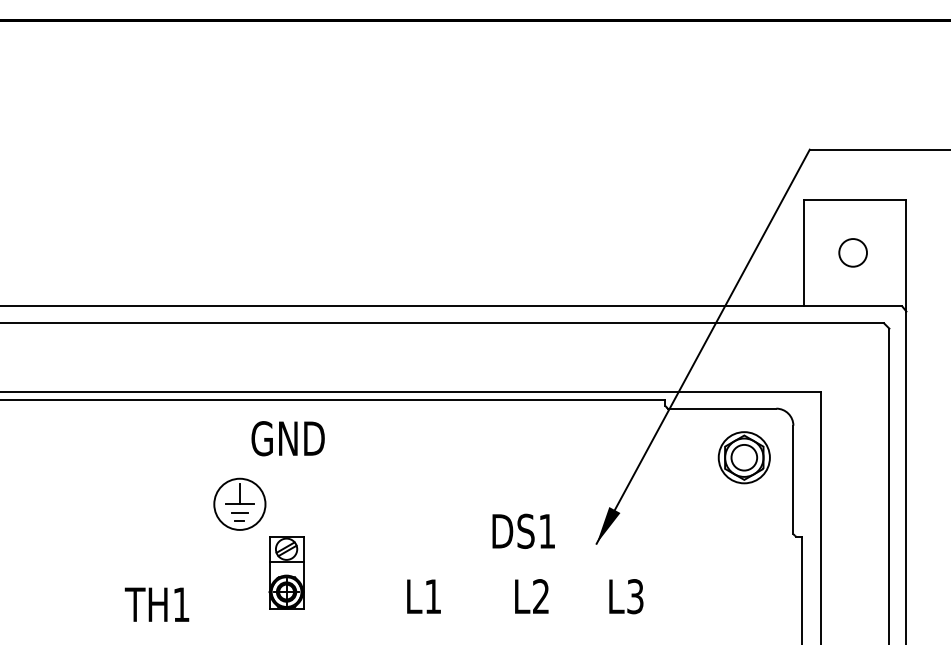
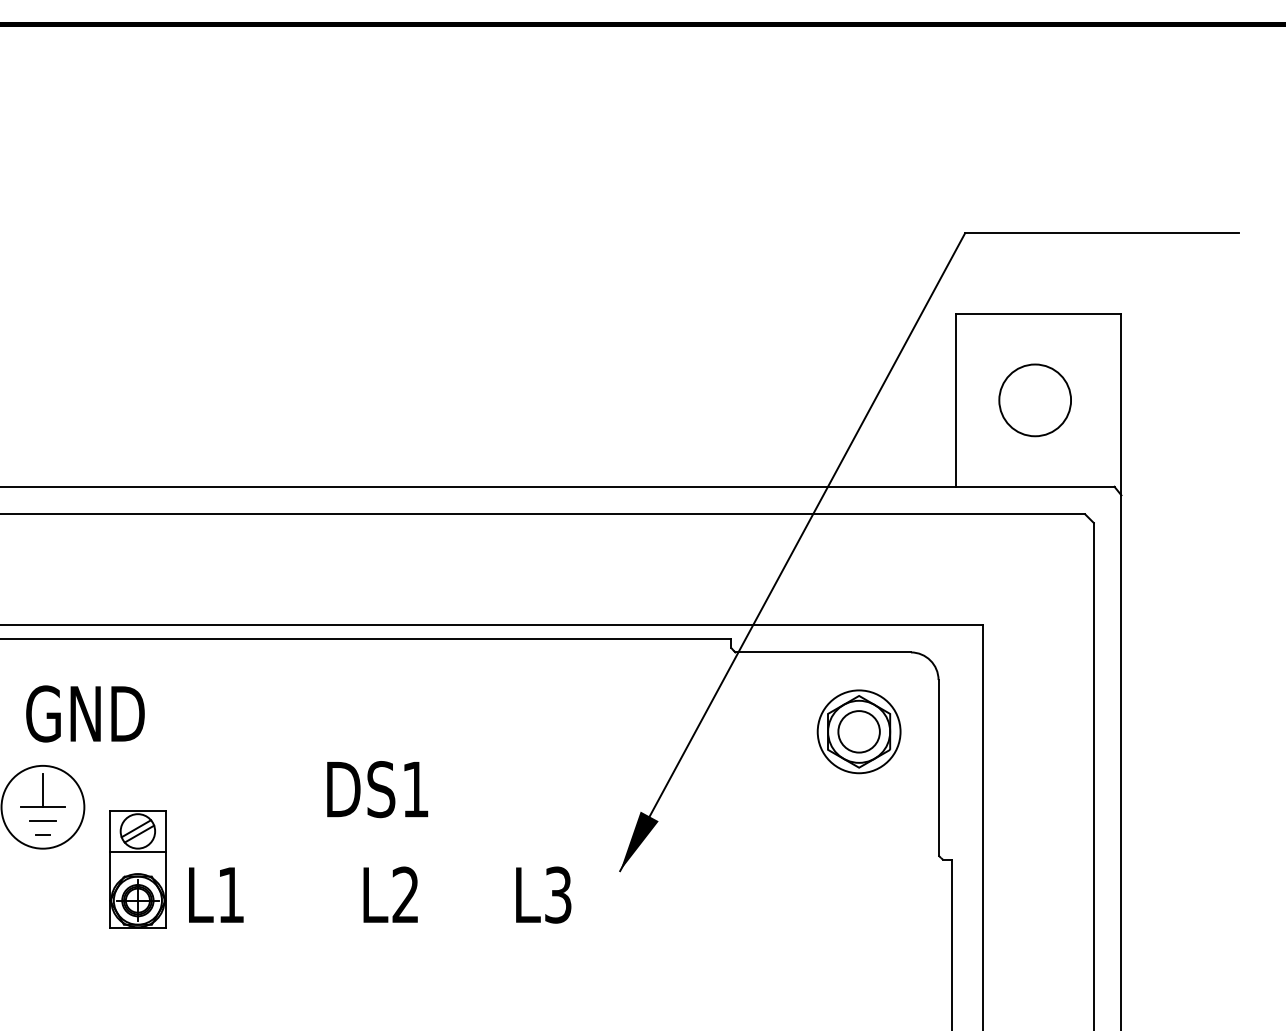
circle: (853, 252) -> (1035, 399), size x1.6
text: (287, 438) -> (84, 713), moved
text: (525, 563) -> (380, 841), moved
part: (286, 572) -> (137, 868), moved

